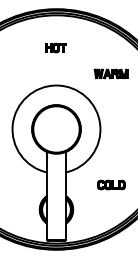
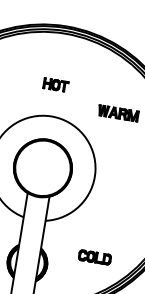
part: (55, 47) -> (55, 84), moved
part: (111, 184) -> (95, 256), moved

